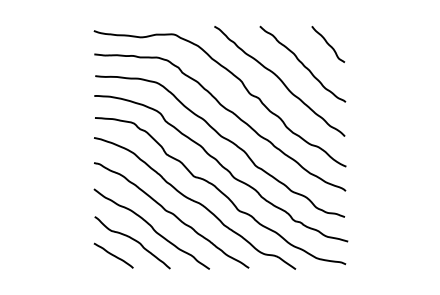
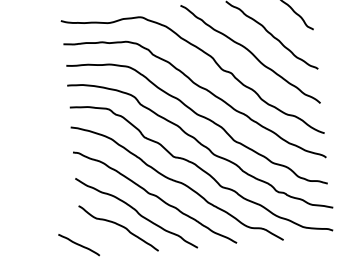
line: (113, 255) -> (78, 244), moved

